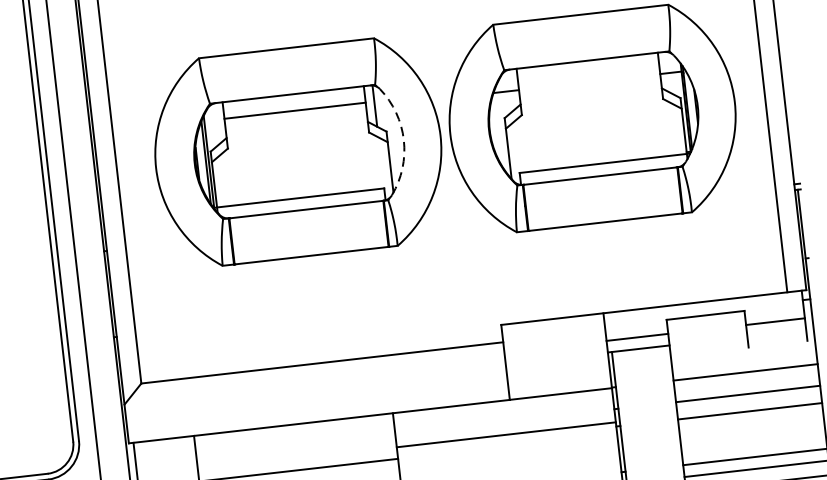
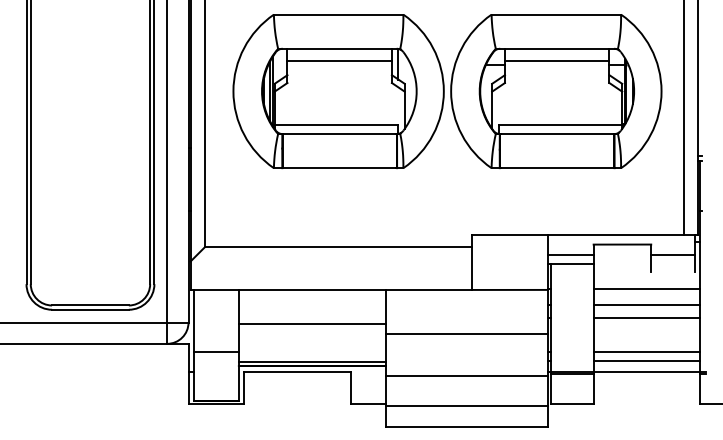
line: (588, 76) -> (556, 60), added
arc: (403, 140) -> (416, 91), dashed -> solid
line: (505, 435) -> (466, 334), moved

